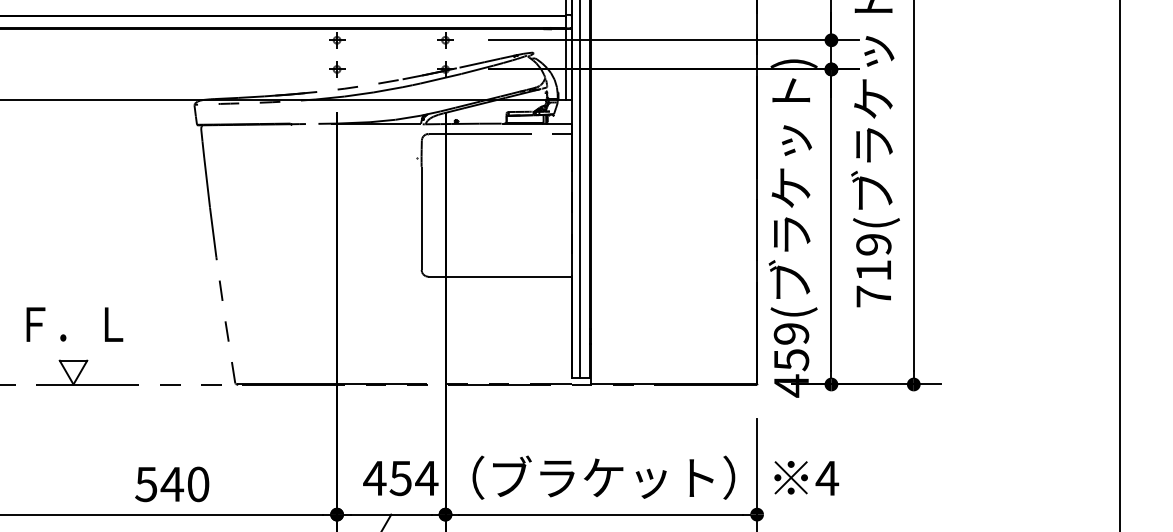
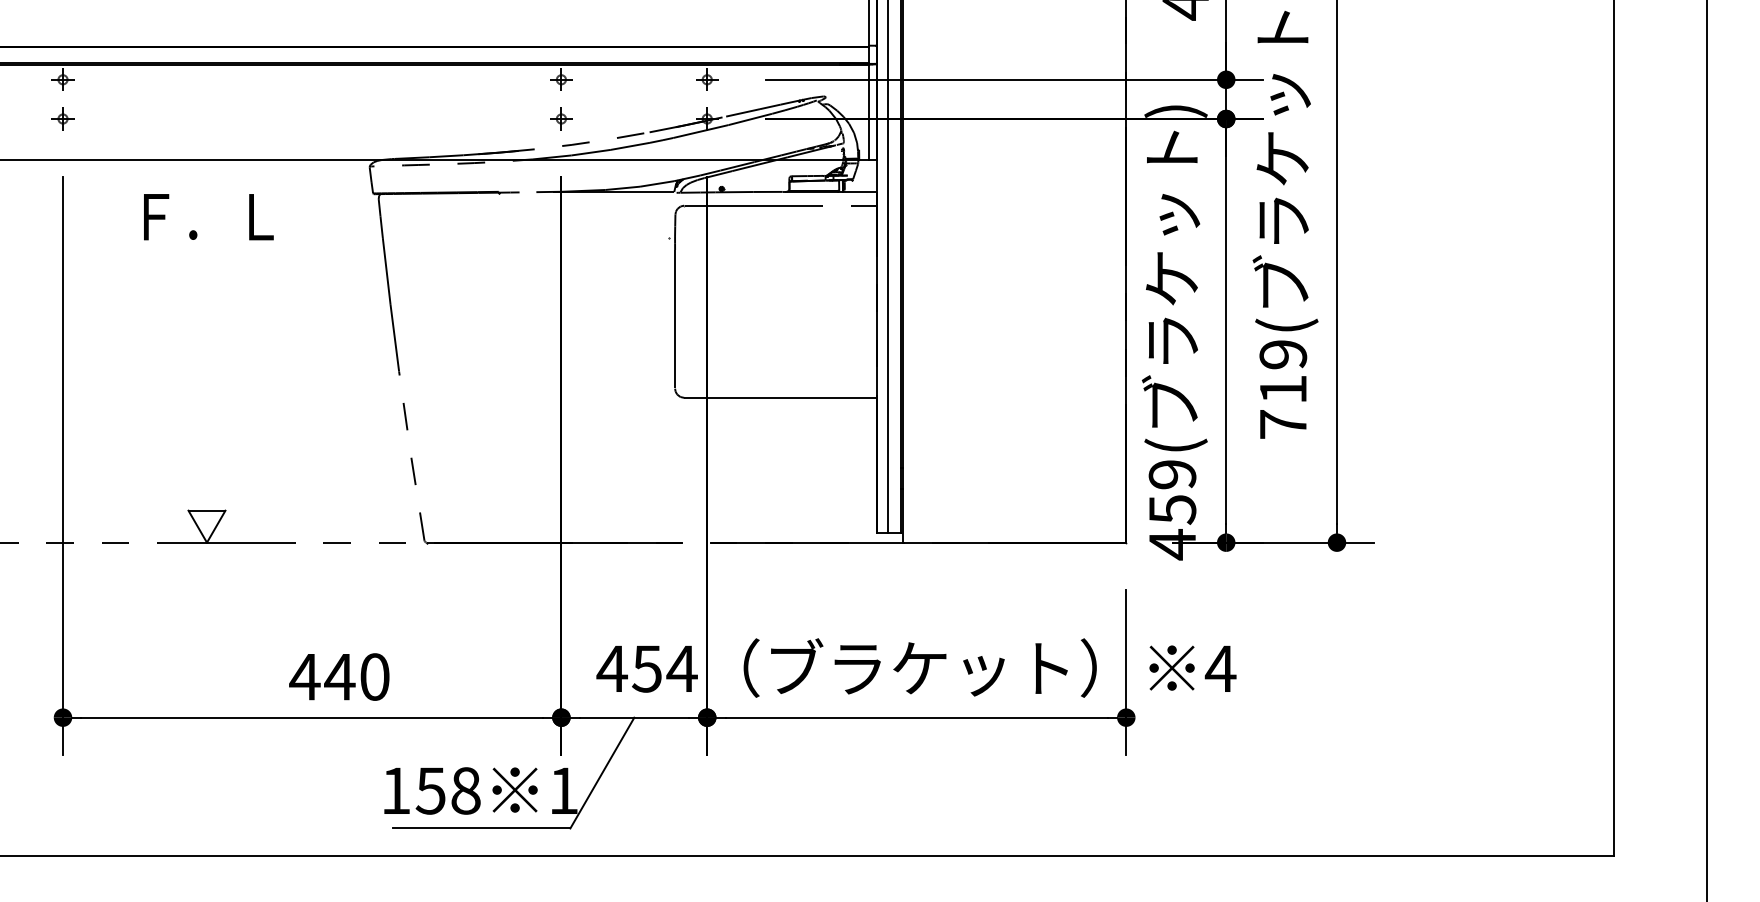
text: (74, 324) -> (208, 217), moved
text: (146, 484) -> (304, 677), 540 -> 440

